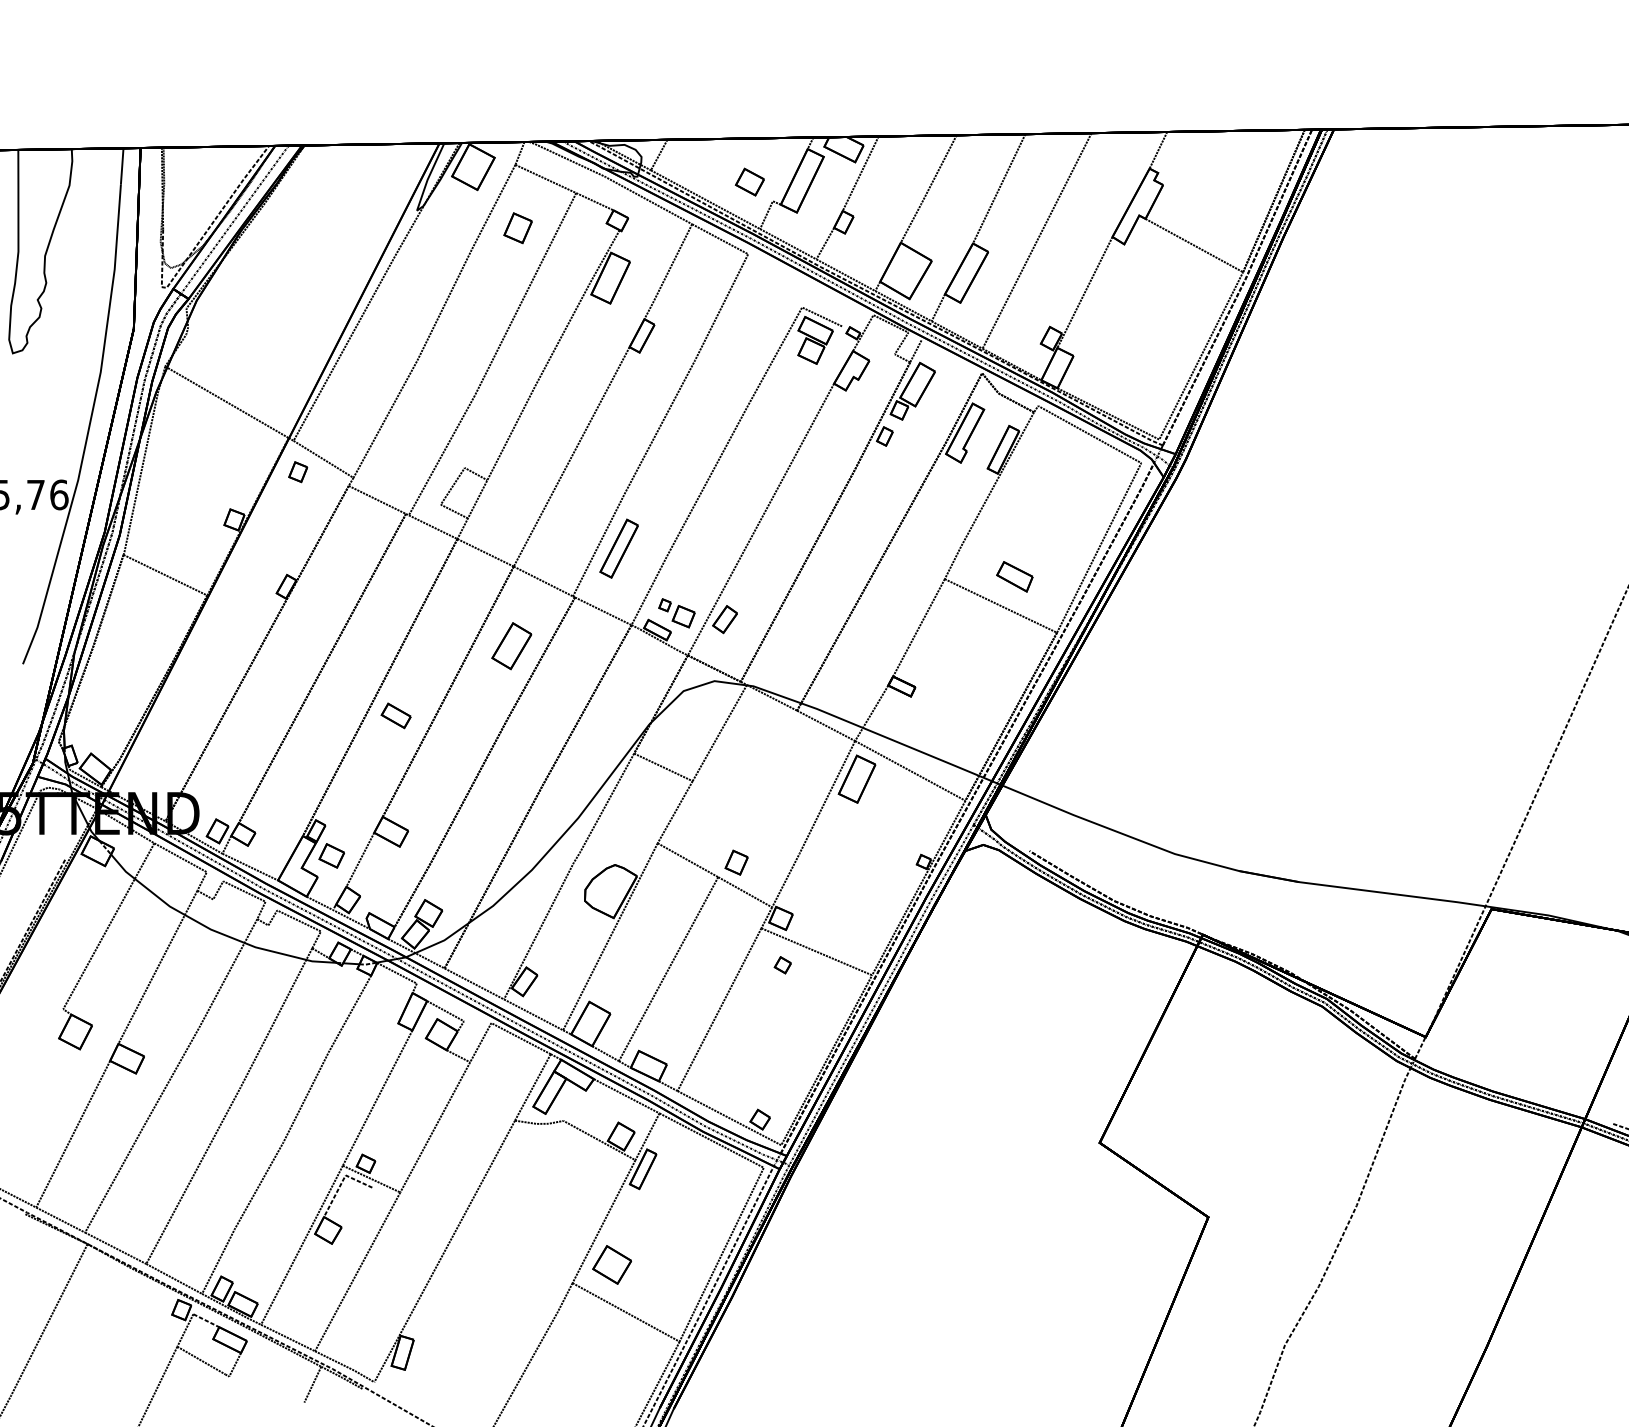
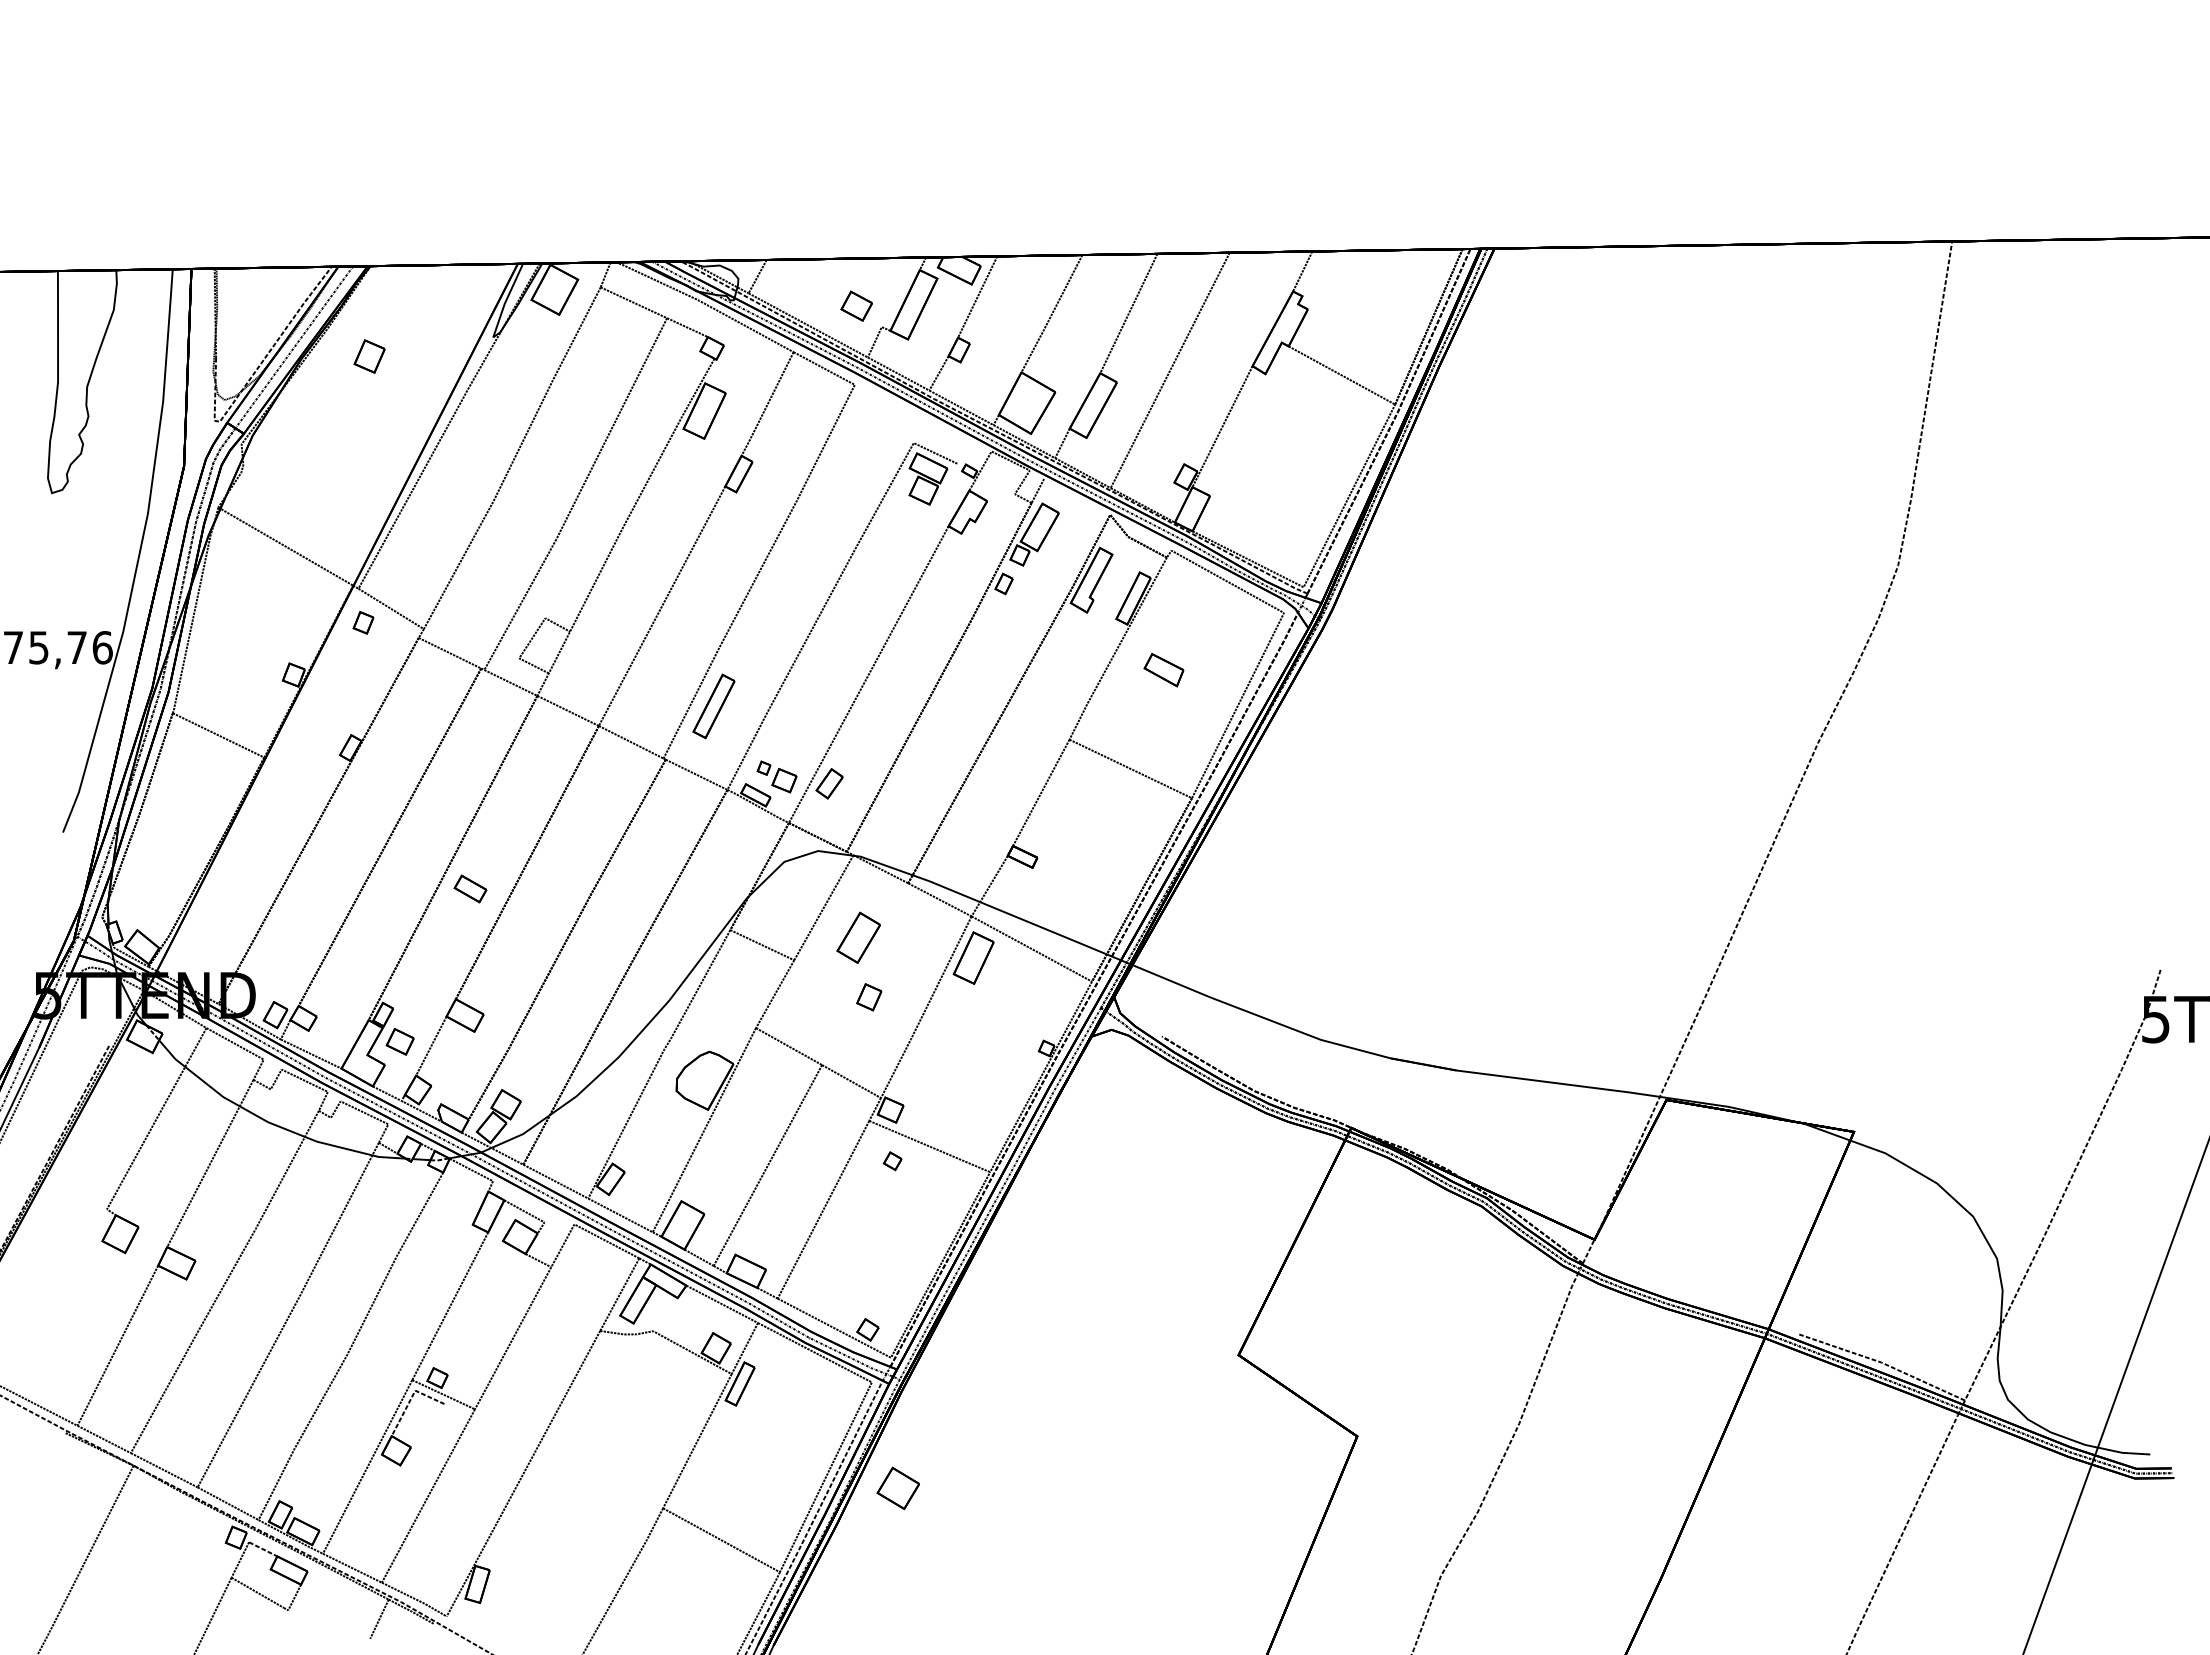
part: (518, 228) -> (369, 356), moved
part: (1014, 577) -> (1163, 670), moved
part: (511, 645) -> (858, 937), moved
part: (736, 862) -> (869, 997), moved
part: (611, 1264) -> (897, 1488), moved

